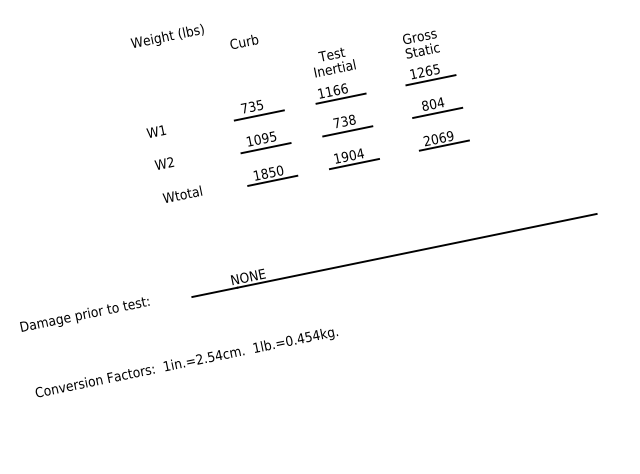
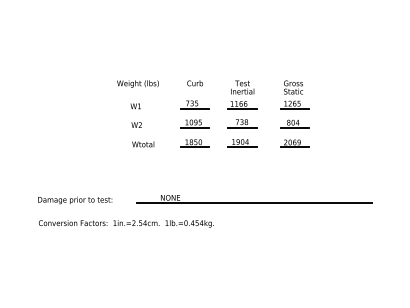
text: (166, 36) -> (137, 83), moved
text: (243, 42) -> (194, 83), moved
text: (186, 362) -> (126, 223), moved

